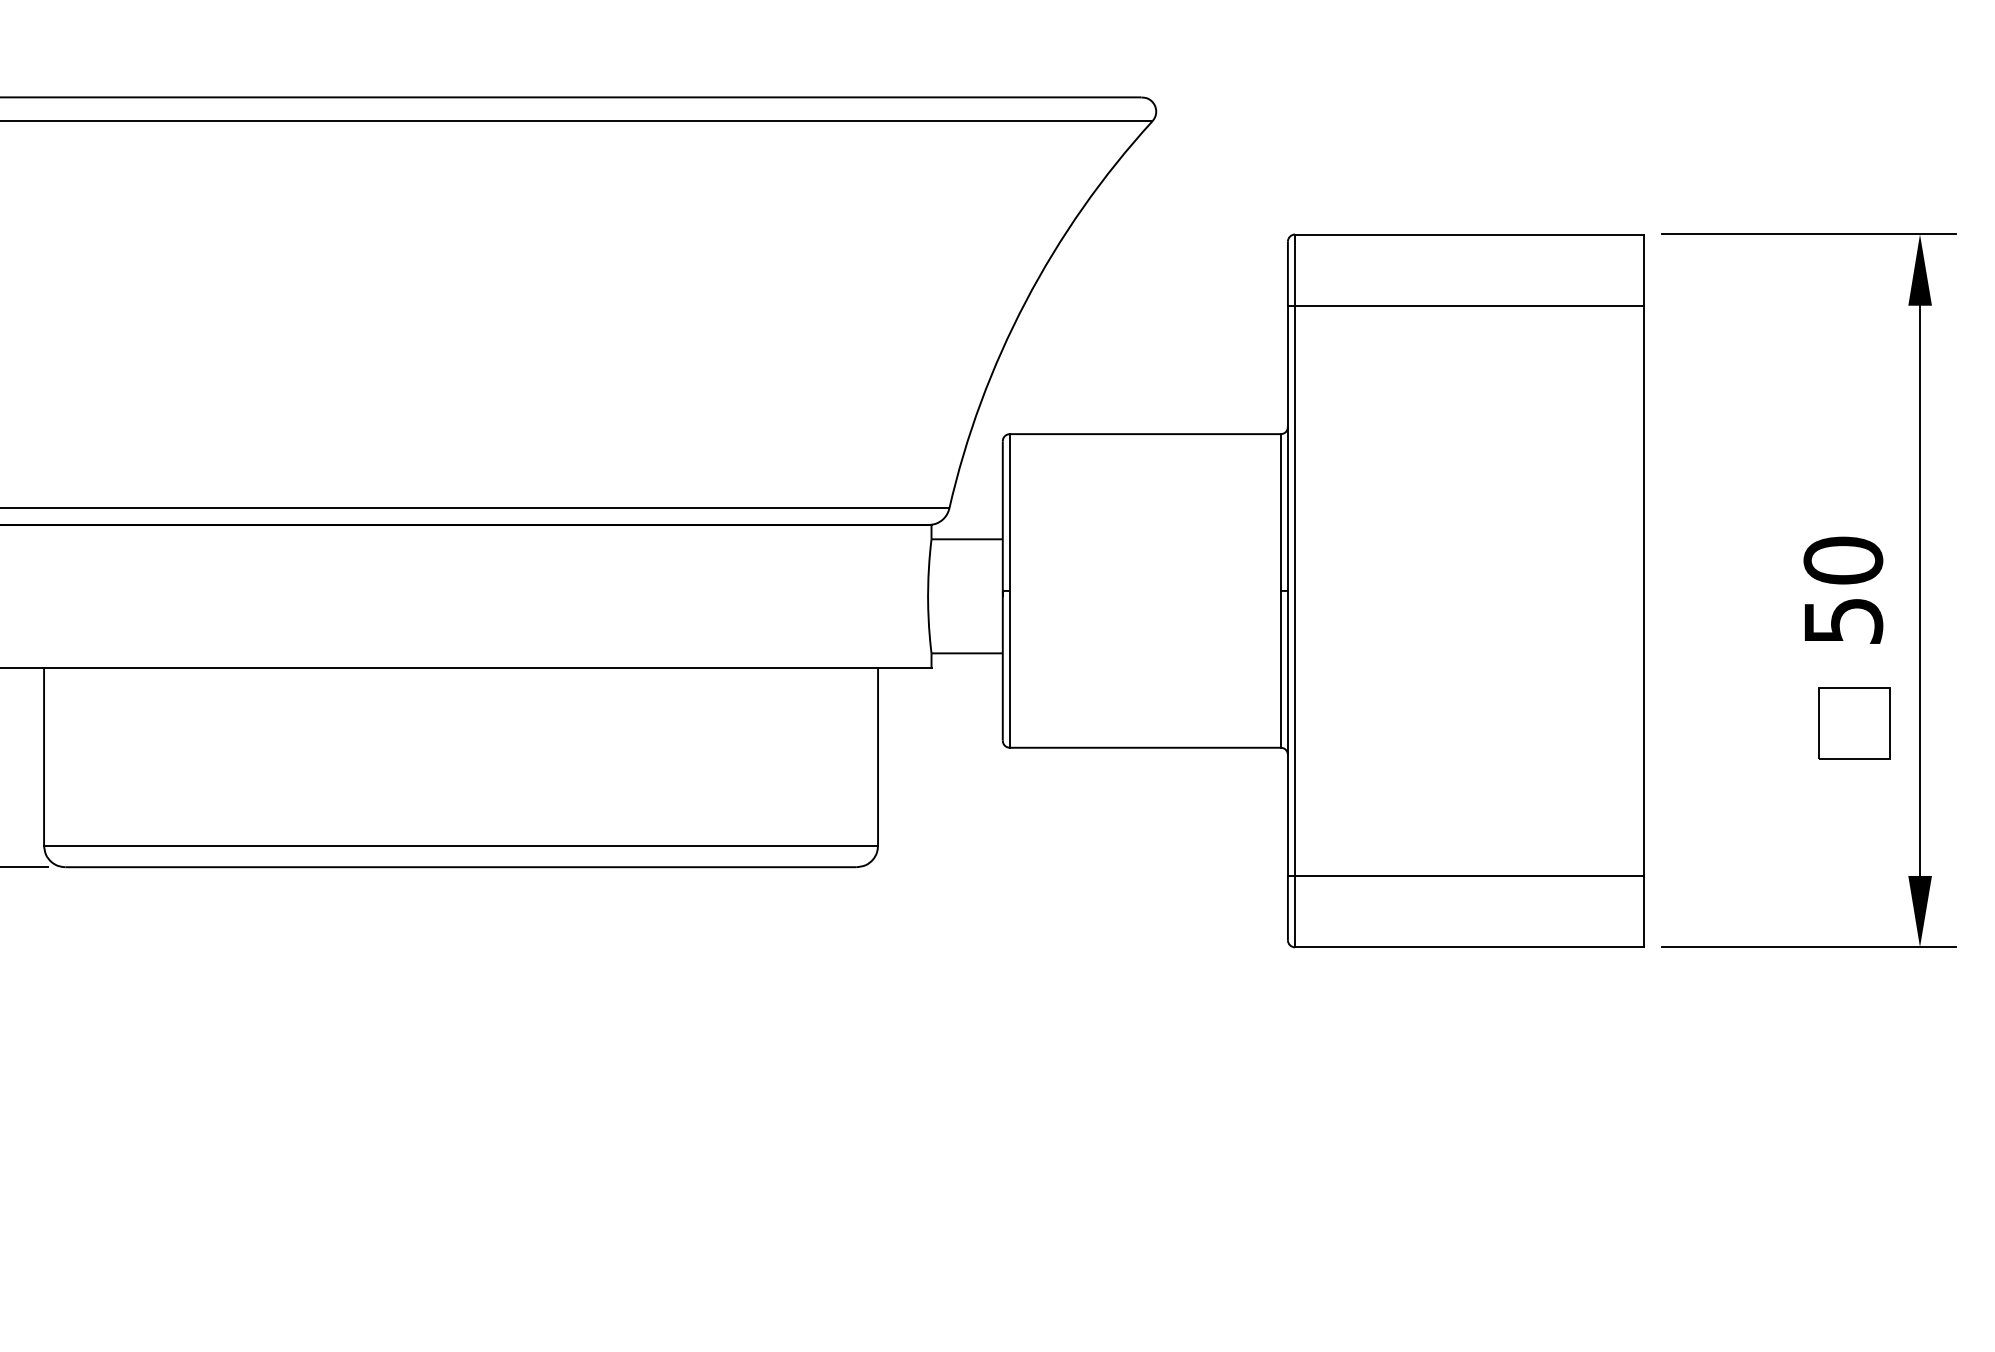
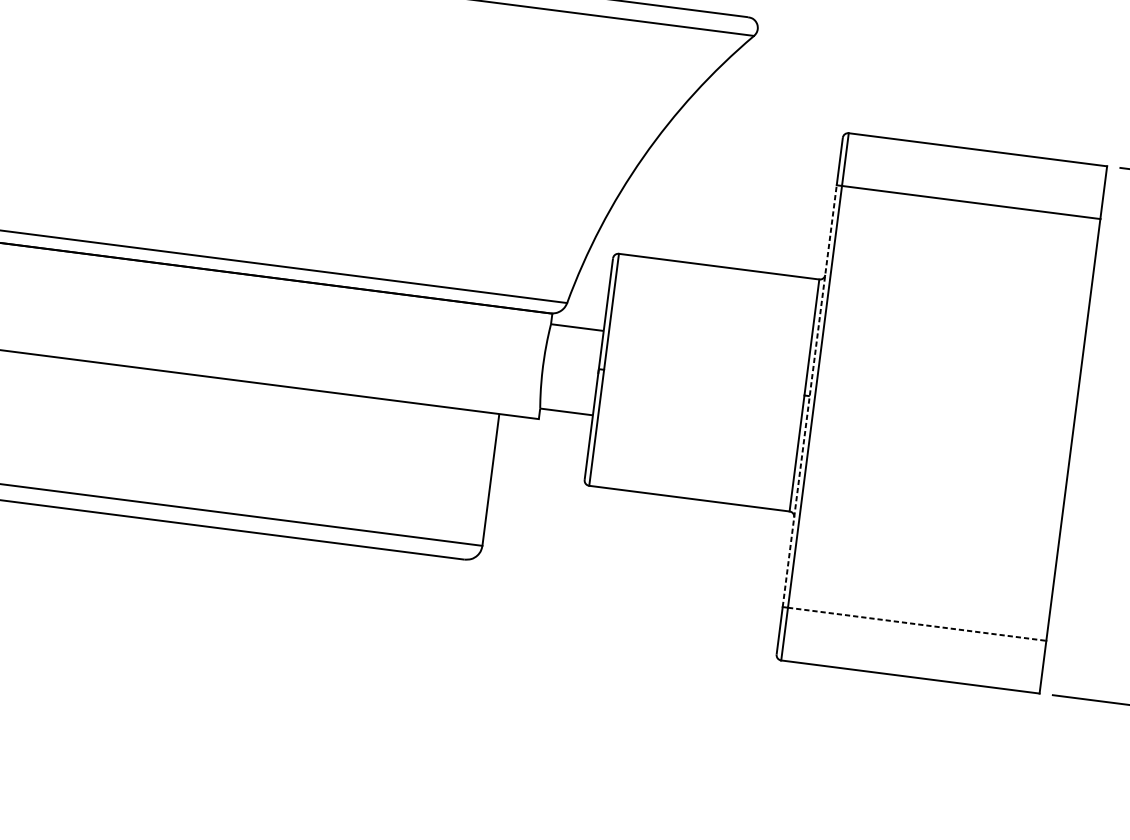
line: (1287, 590) -> (809, 395), solid -> dashed
line: (1469, 876) -> (916, 624), solid -> dashed

